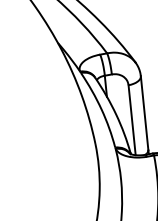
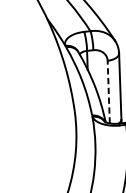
line: (132, 119) -> (109, 91), solid -> dashed

